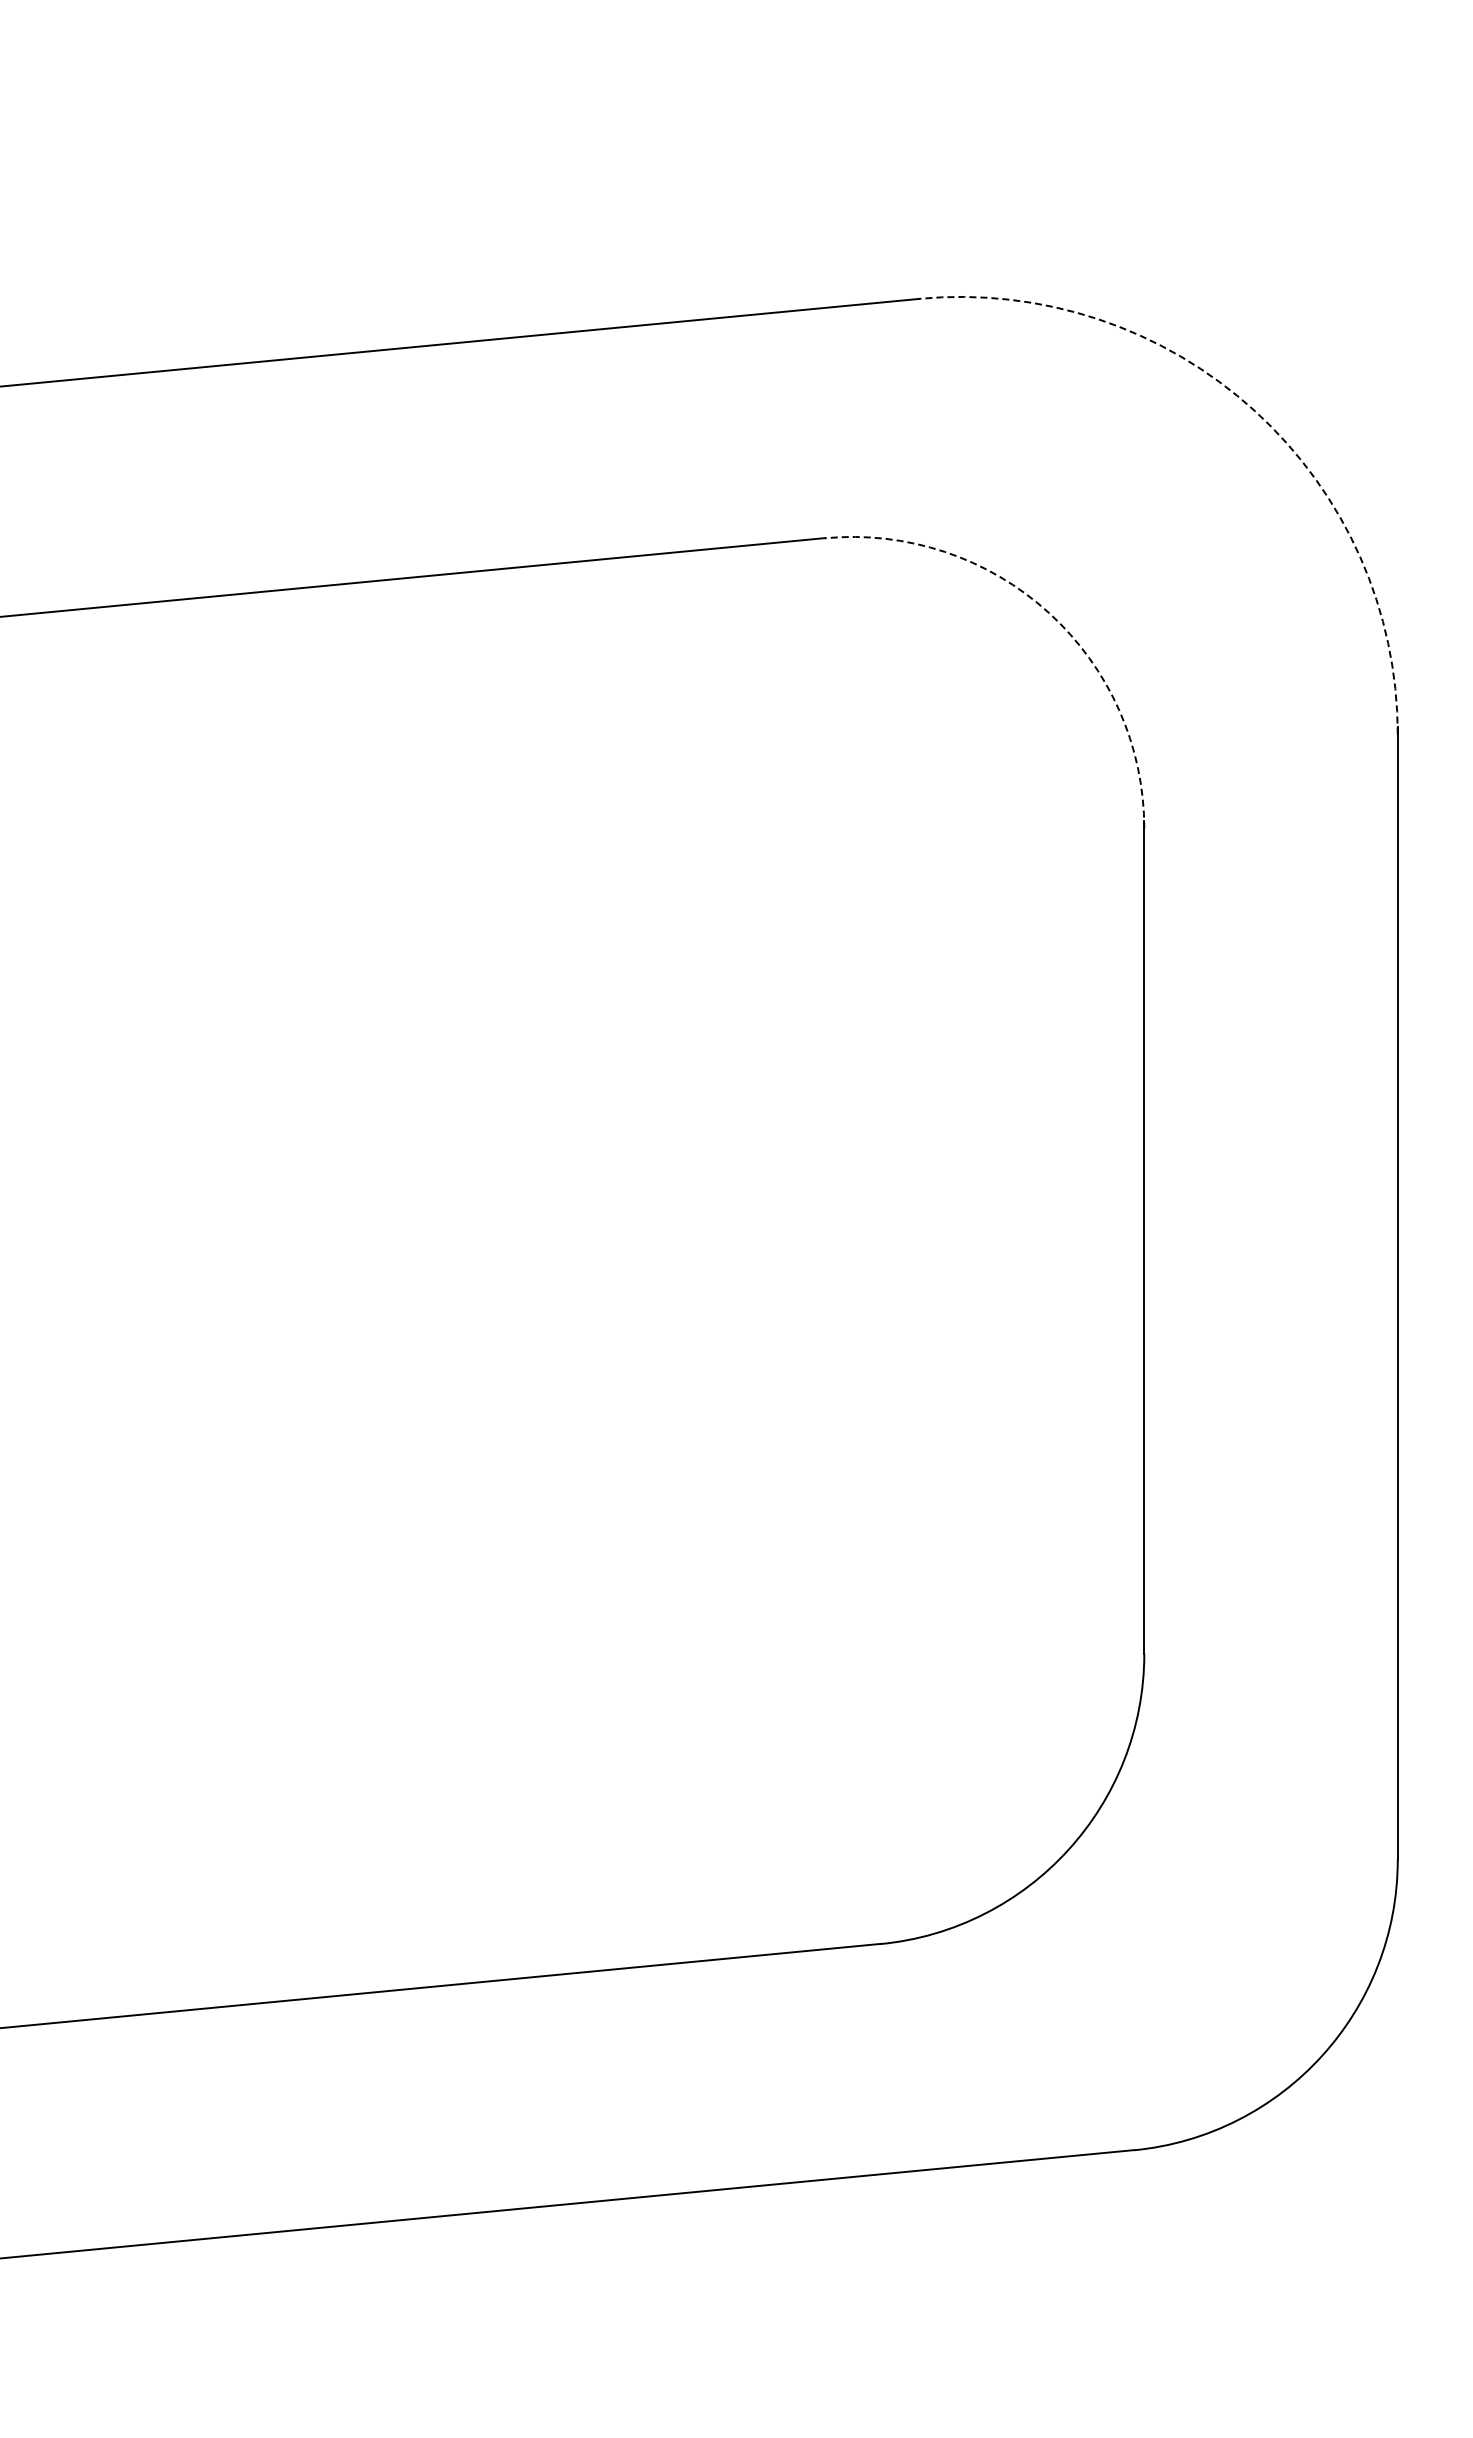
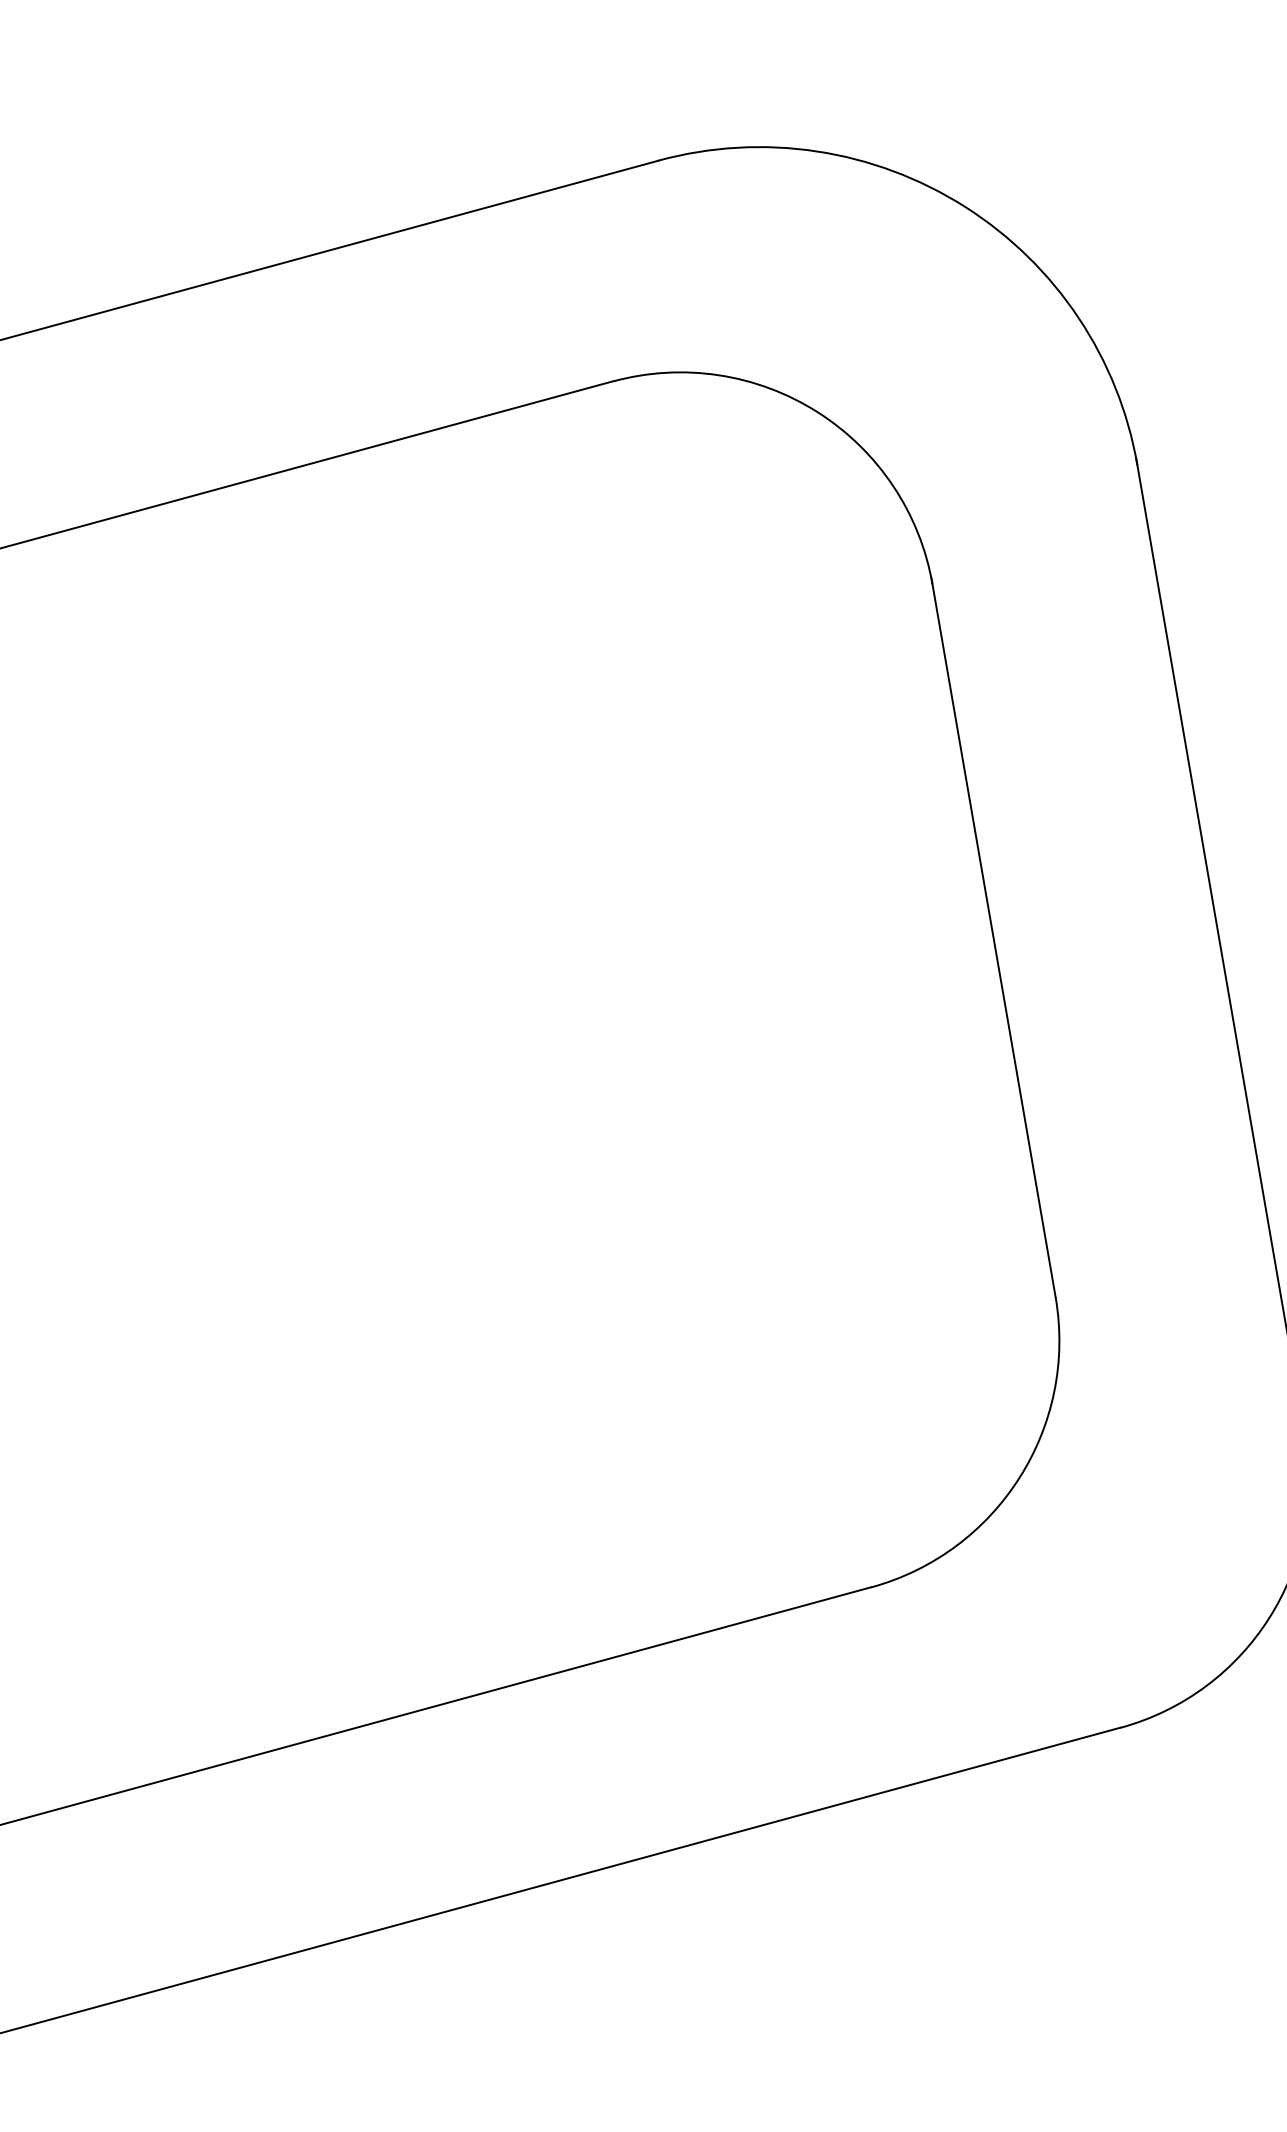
arc: (1254, 410) -> (965, 206), dashed -> solid
arc: (1048, 612) -> (817, 412), dashed -> solid

